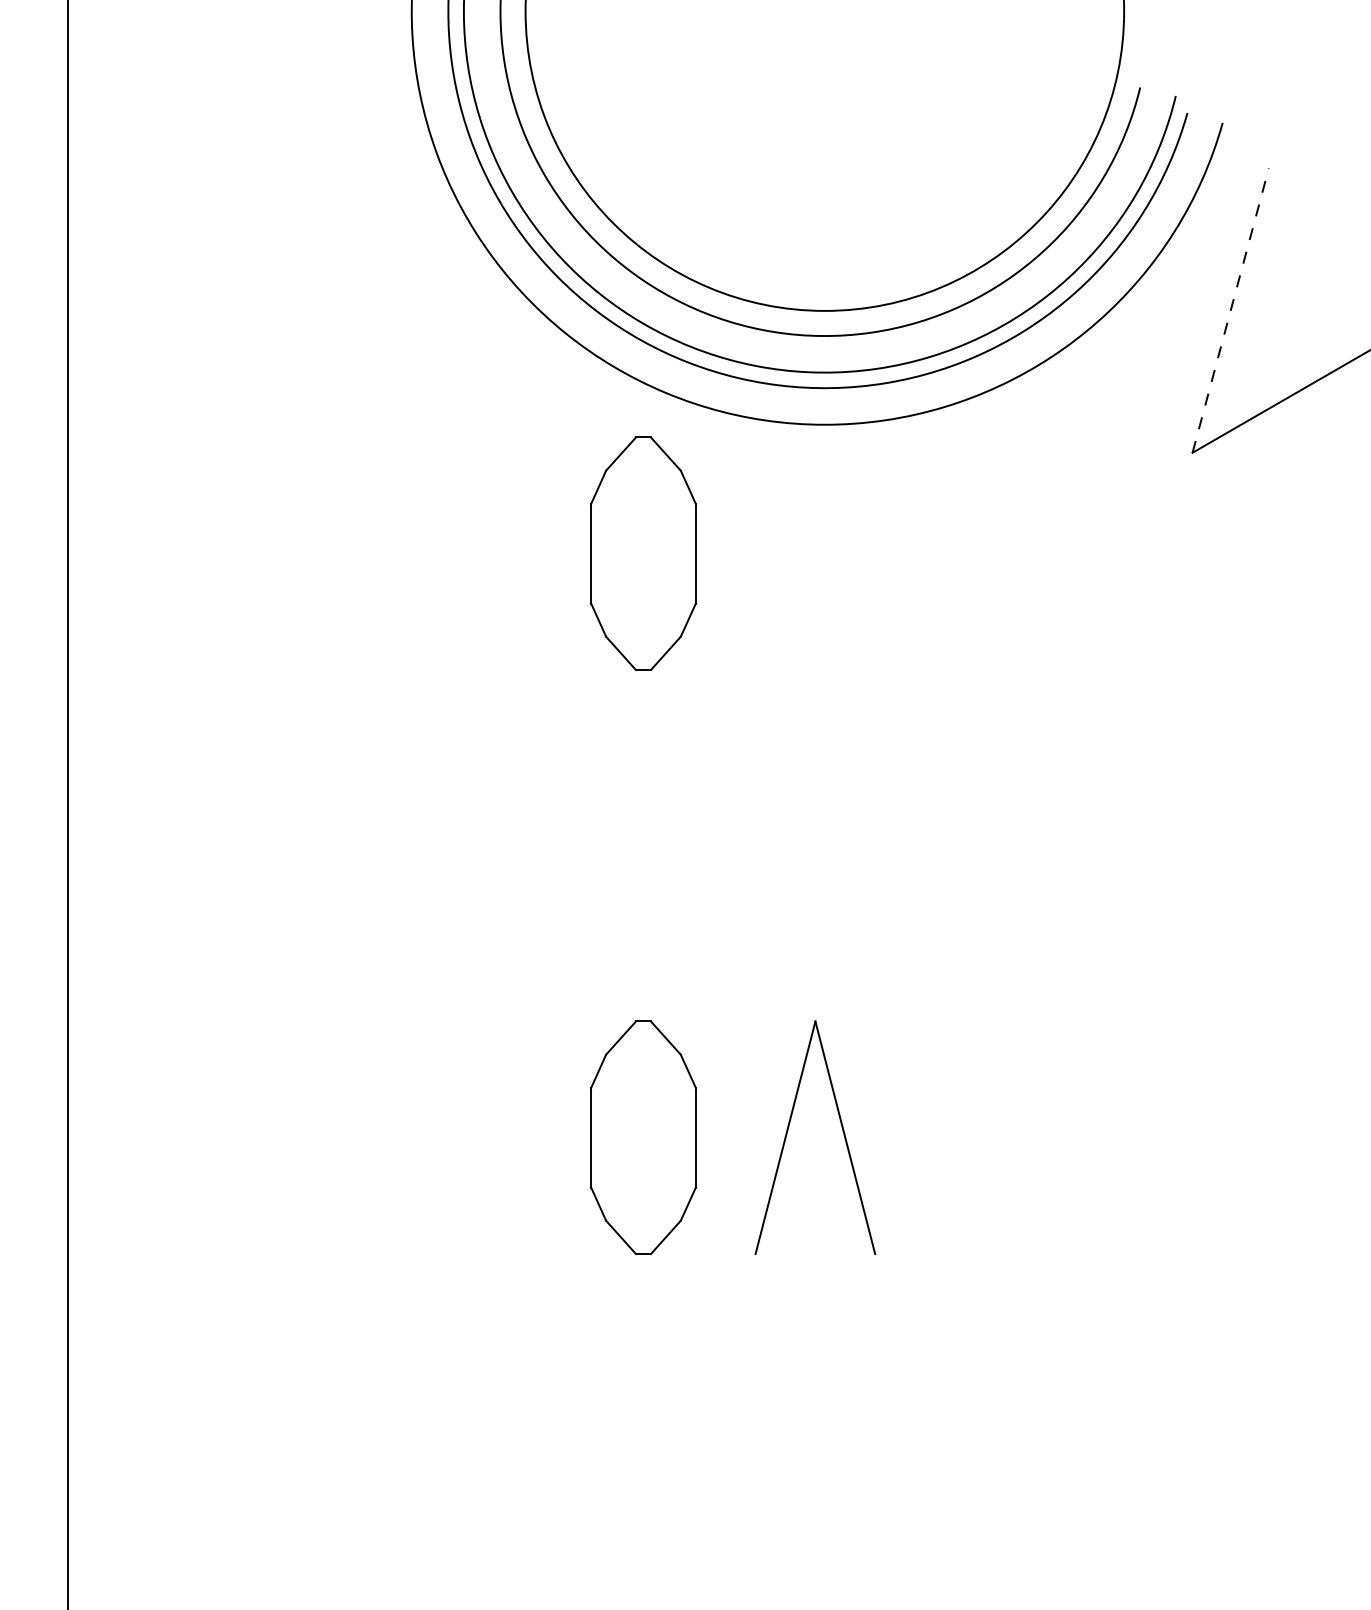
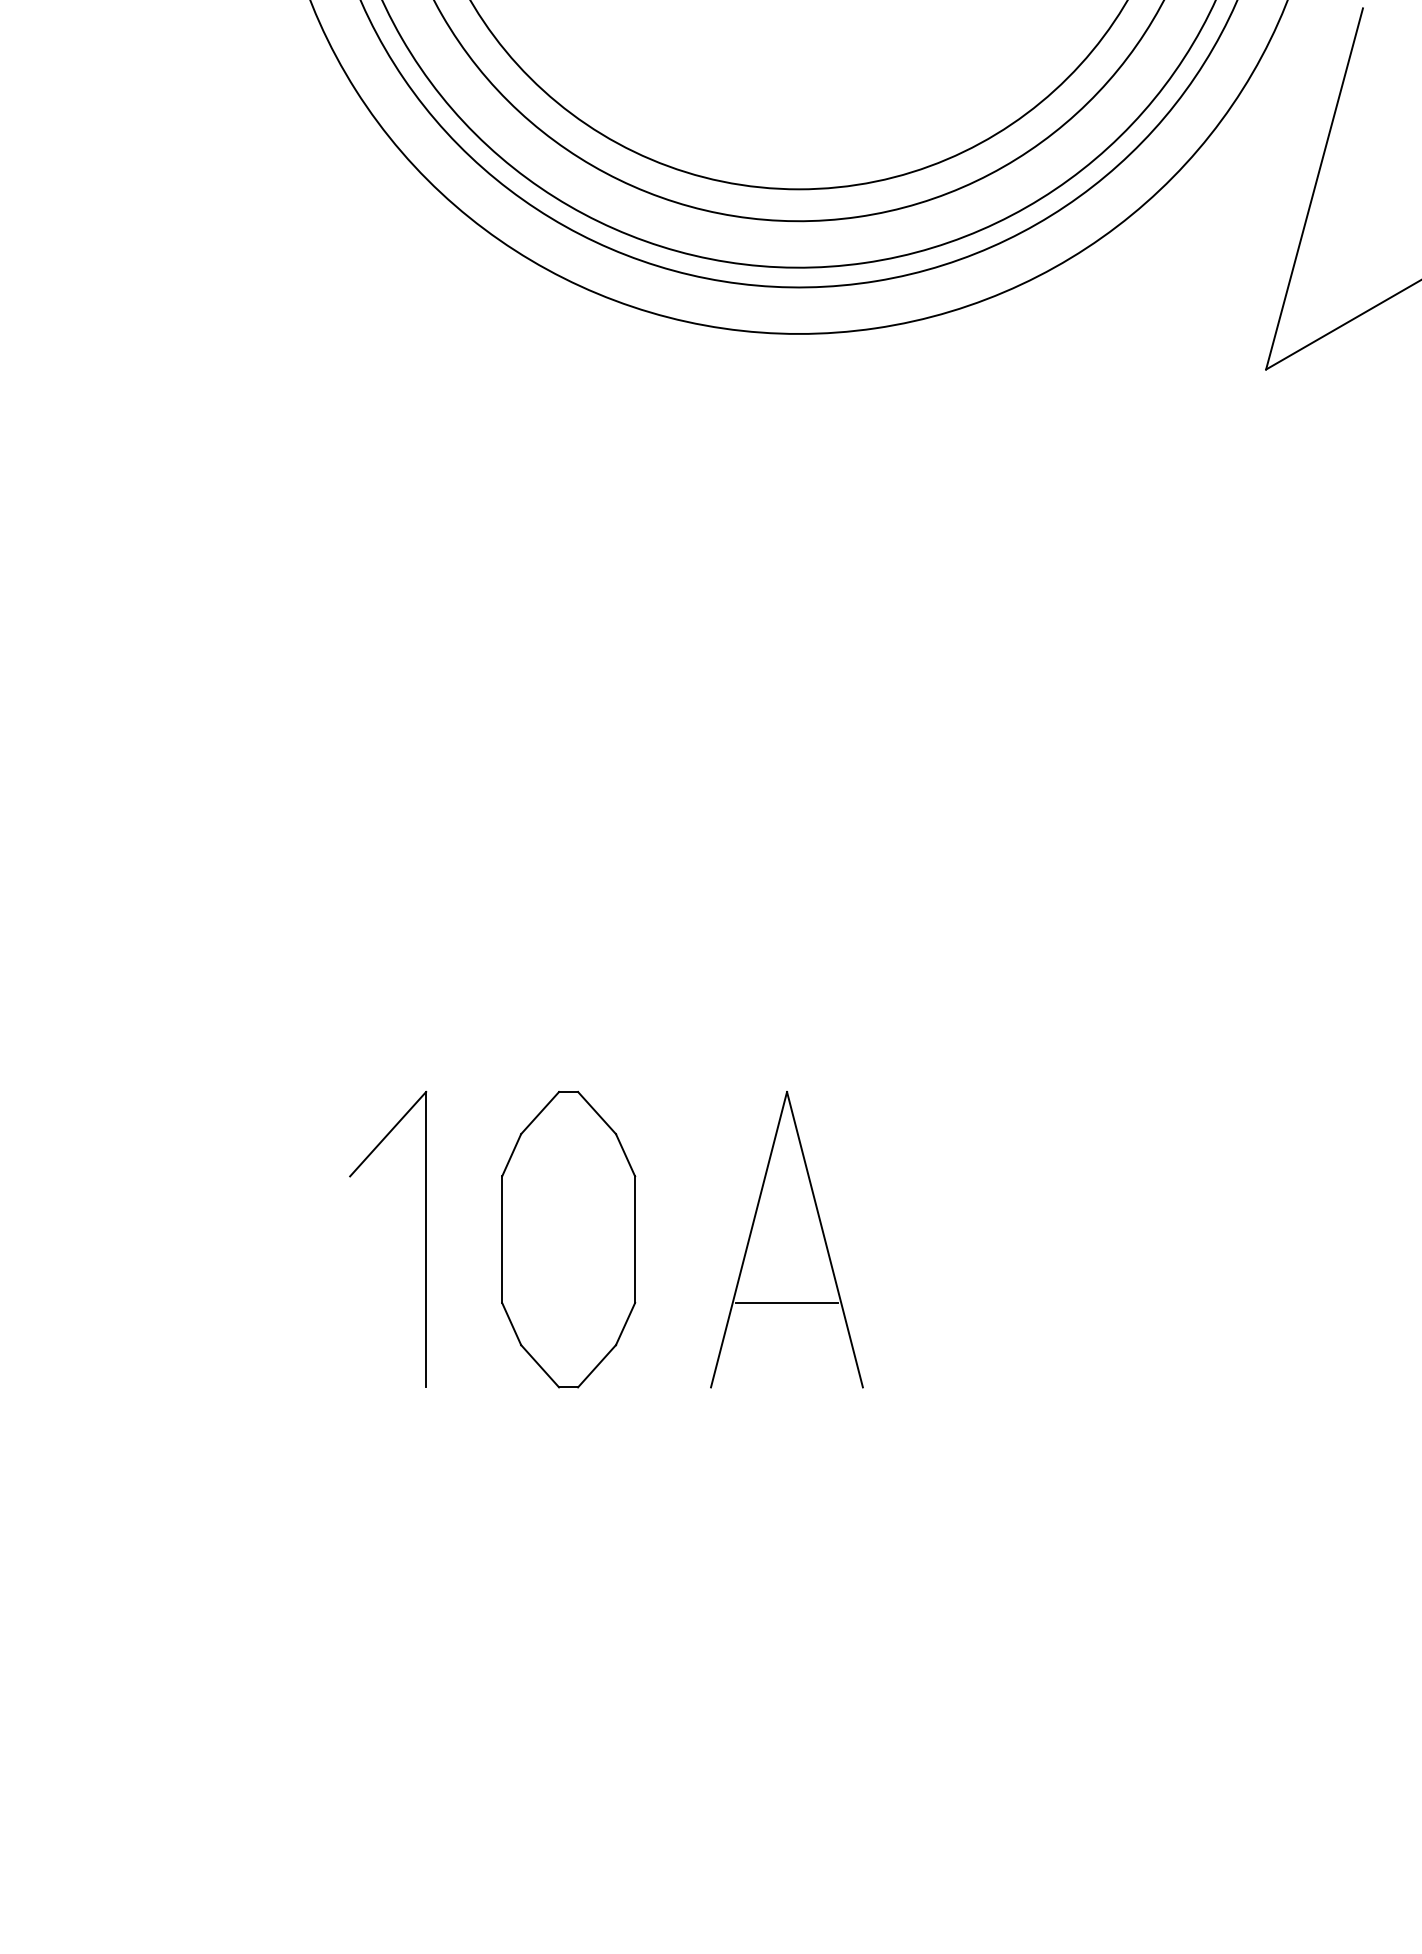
line: (1230, 310) -> (1314, 188), dashed -> solid
part: (643, 553) -> (568, 497), removed
part: (530, 1137) -> (425, 1239), added
line: (815, 1187) -> (787, 1302), added

